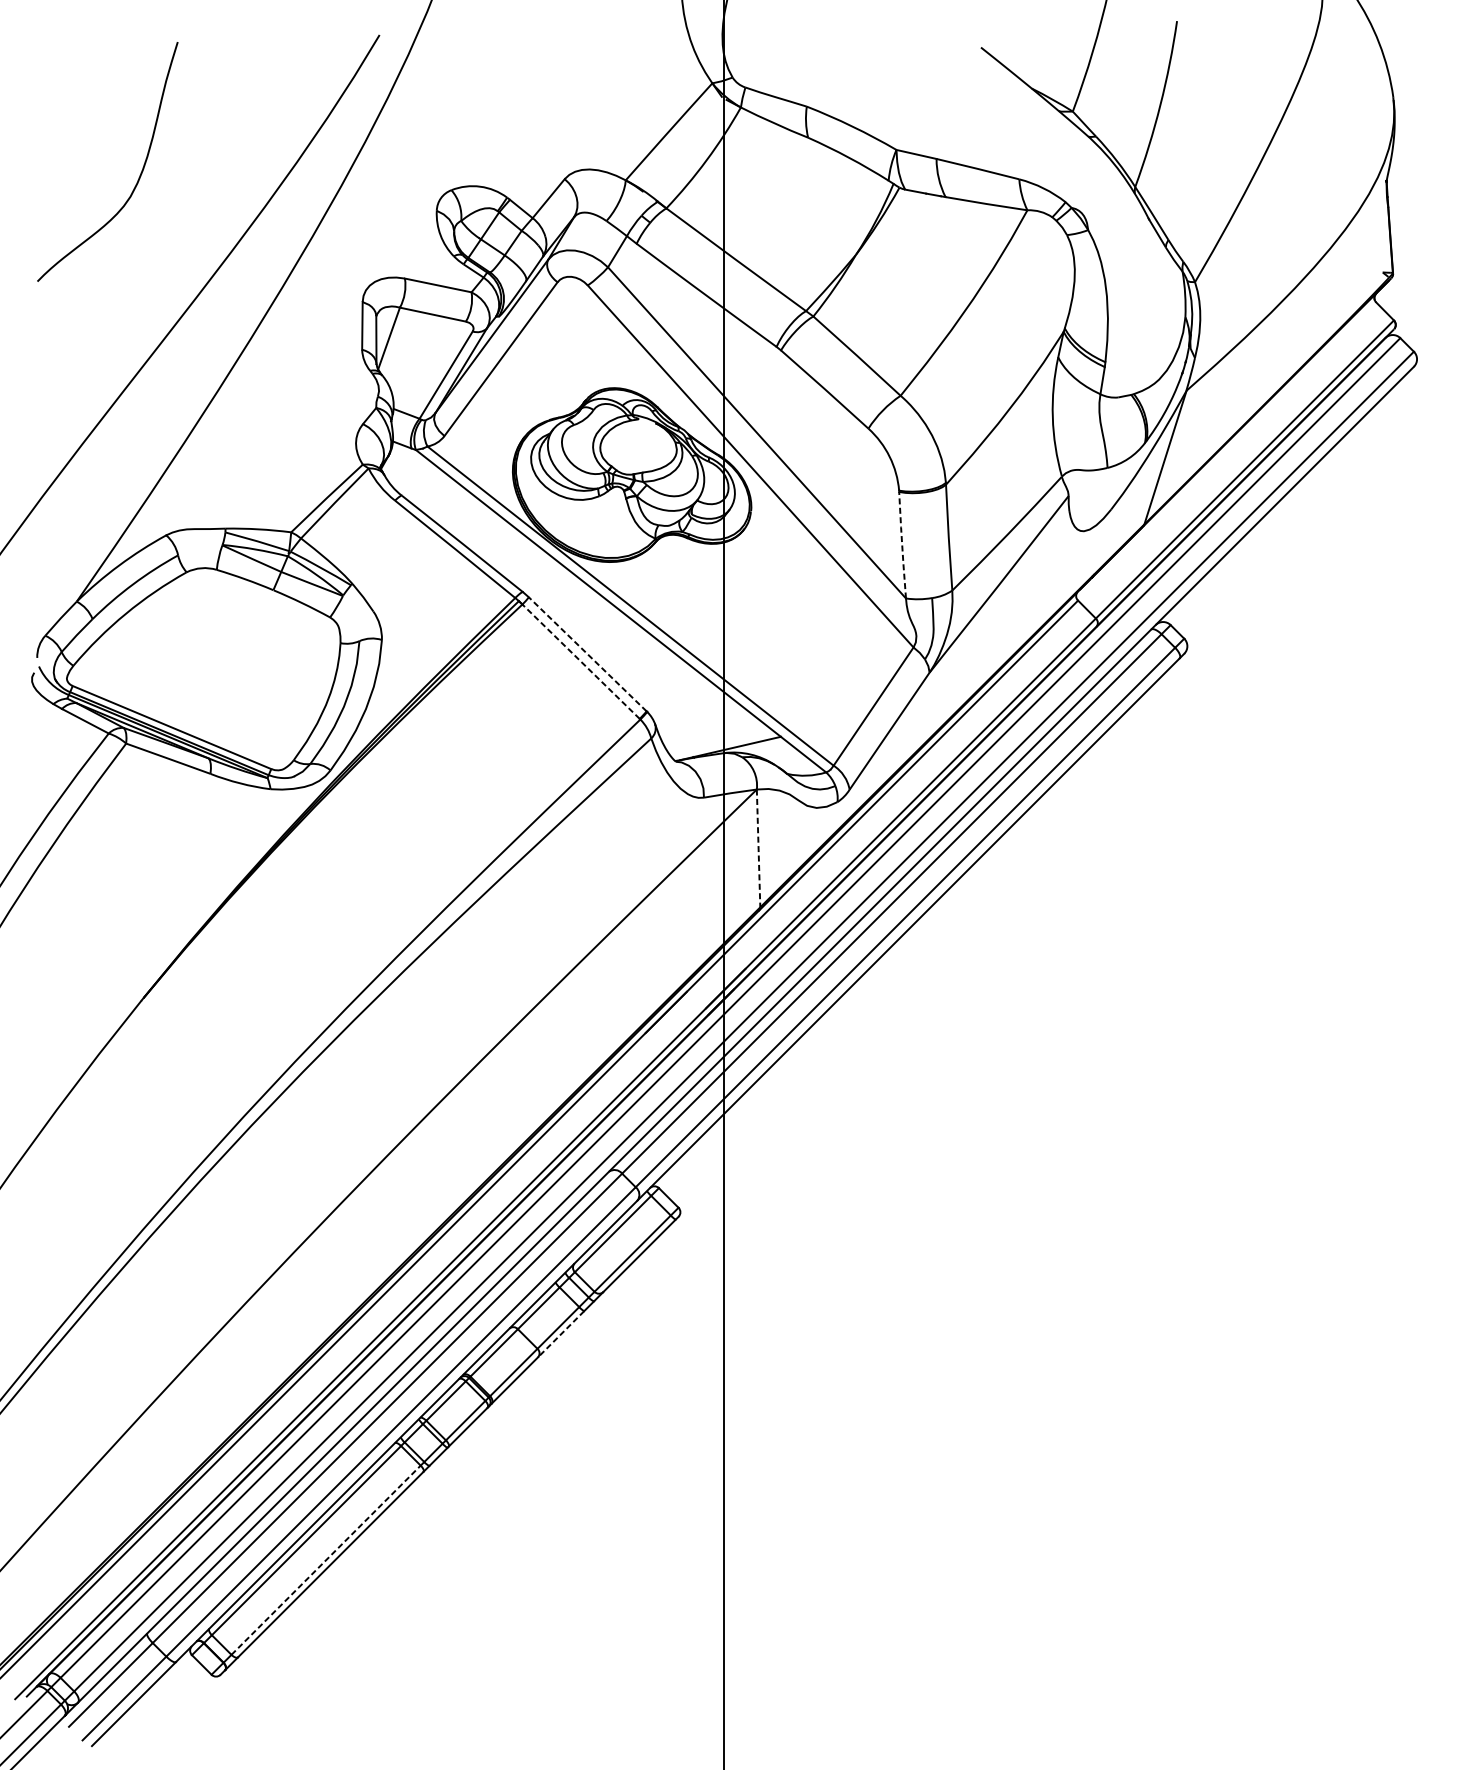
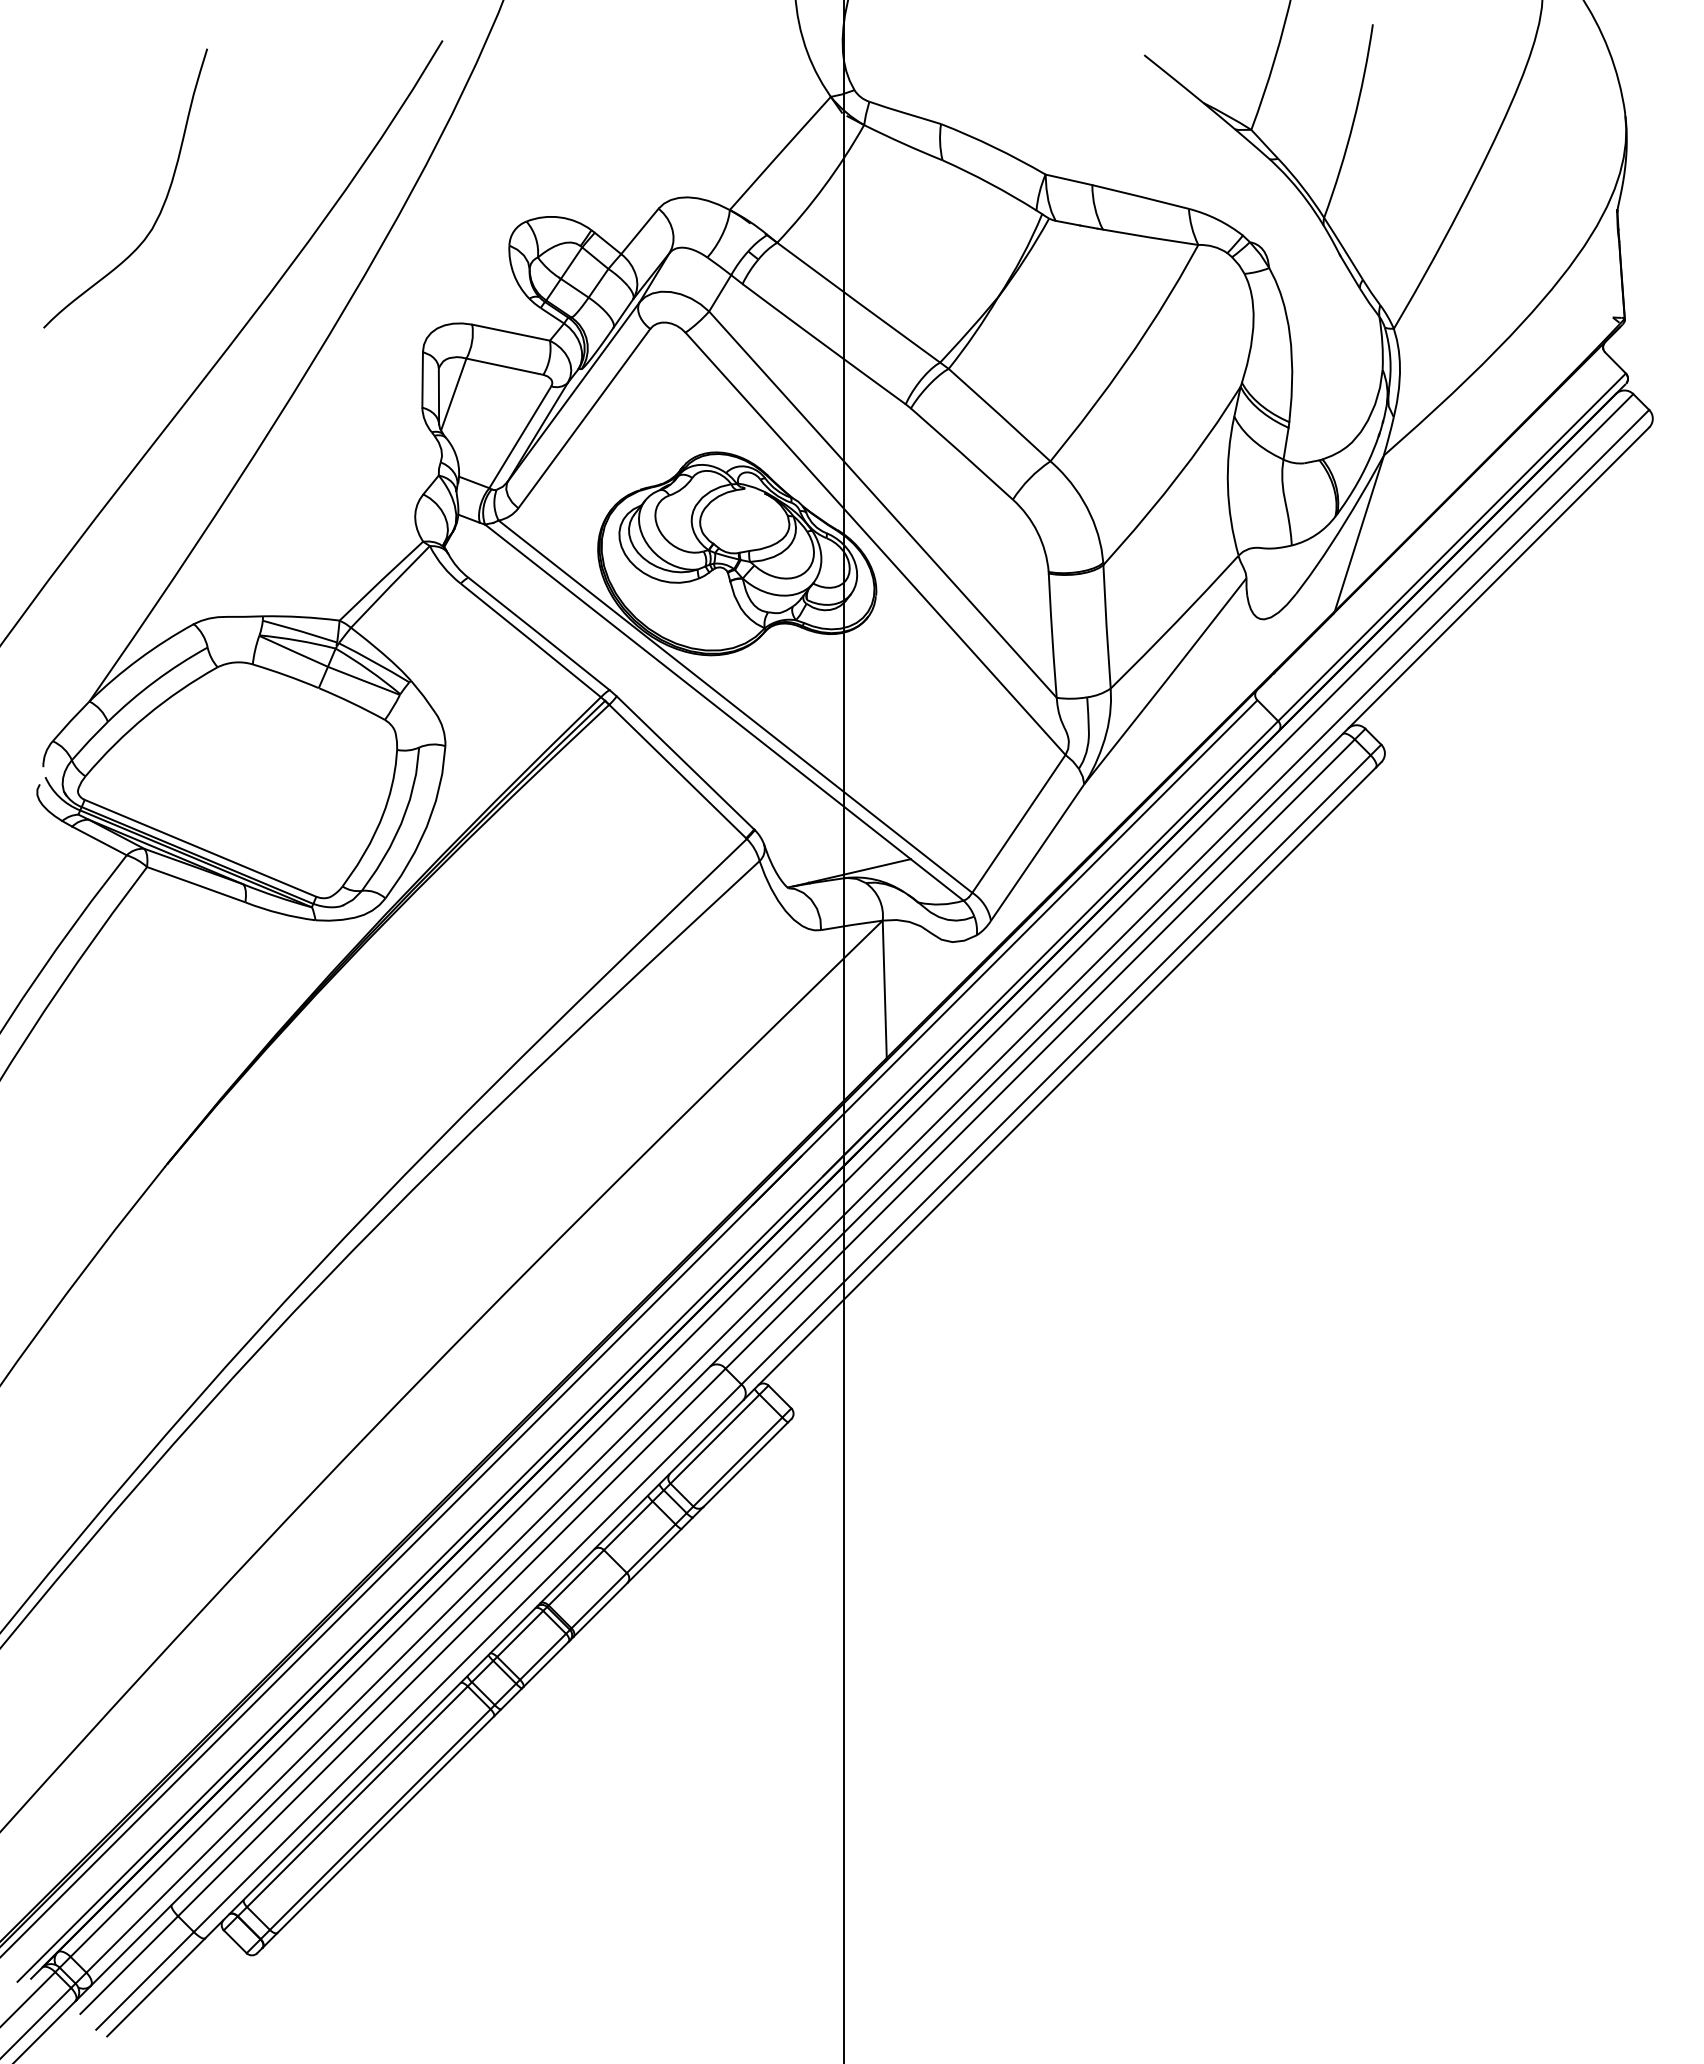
line: (902, 545) -> (1052, 635), dashed -> solid
line: (587, 653) -> (685, 762), dashed -> solid
line: (580, 661) -> (677, 771), dashed -> solid
line: (758, 848) -> (884, 989), dashed -> solid
line: (561, 1334) -> (654, 1556), dashed -> solid
line: (326, 1560) -> (380, 1819), dashed -> solid

